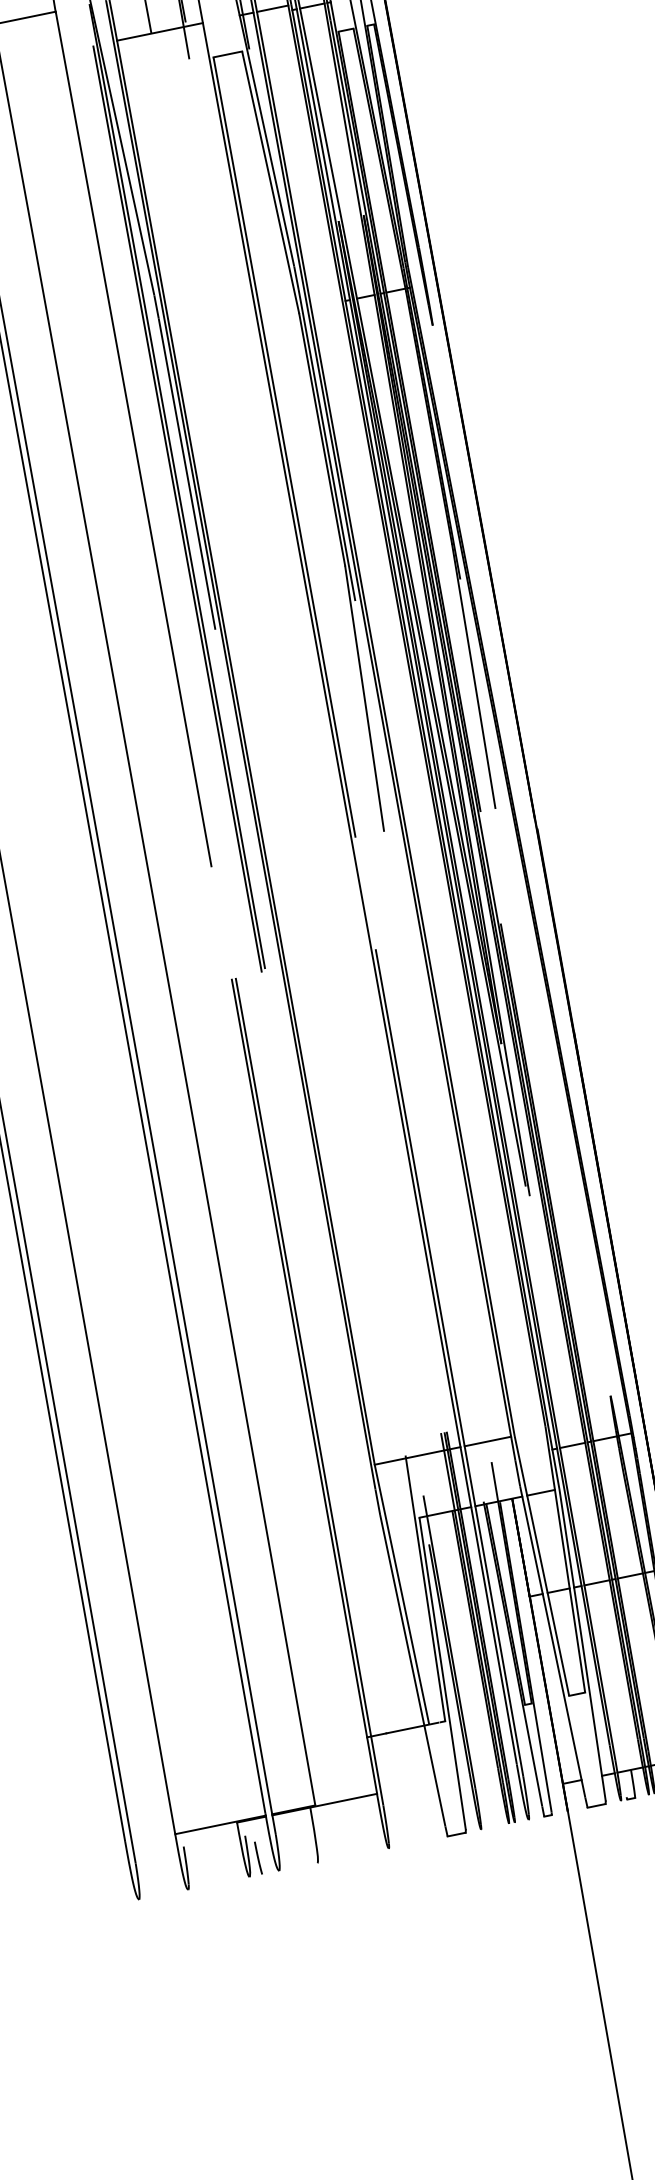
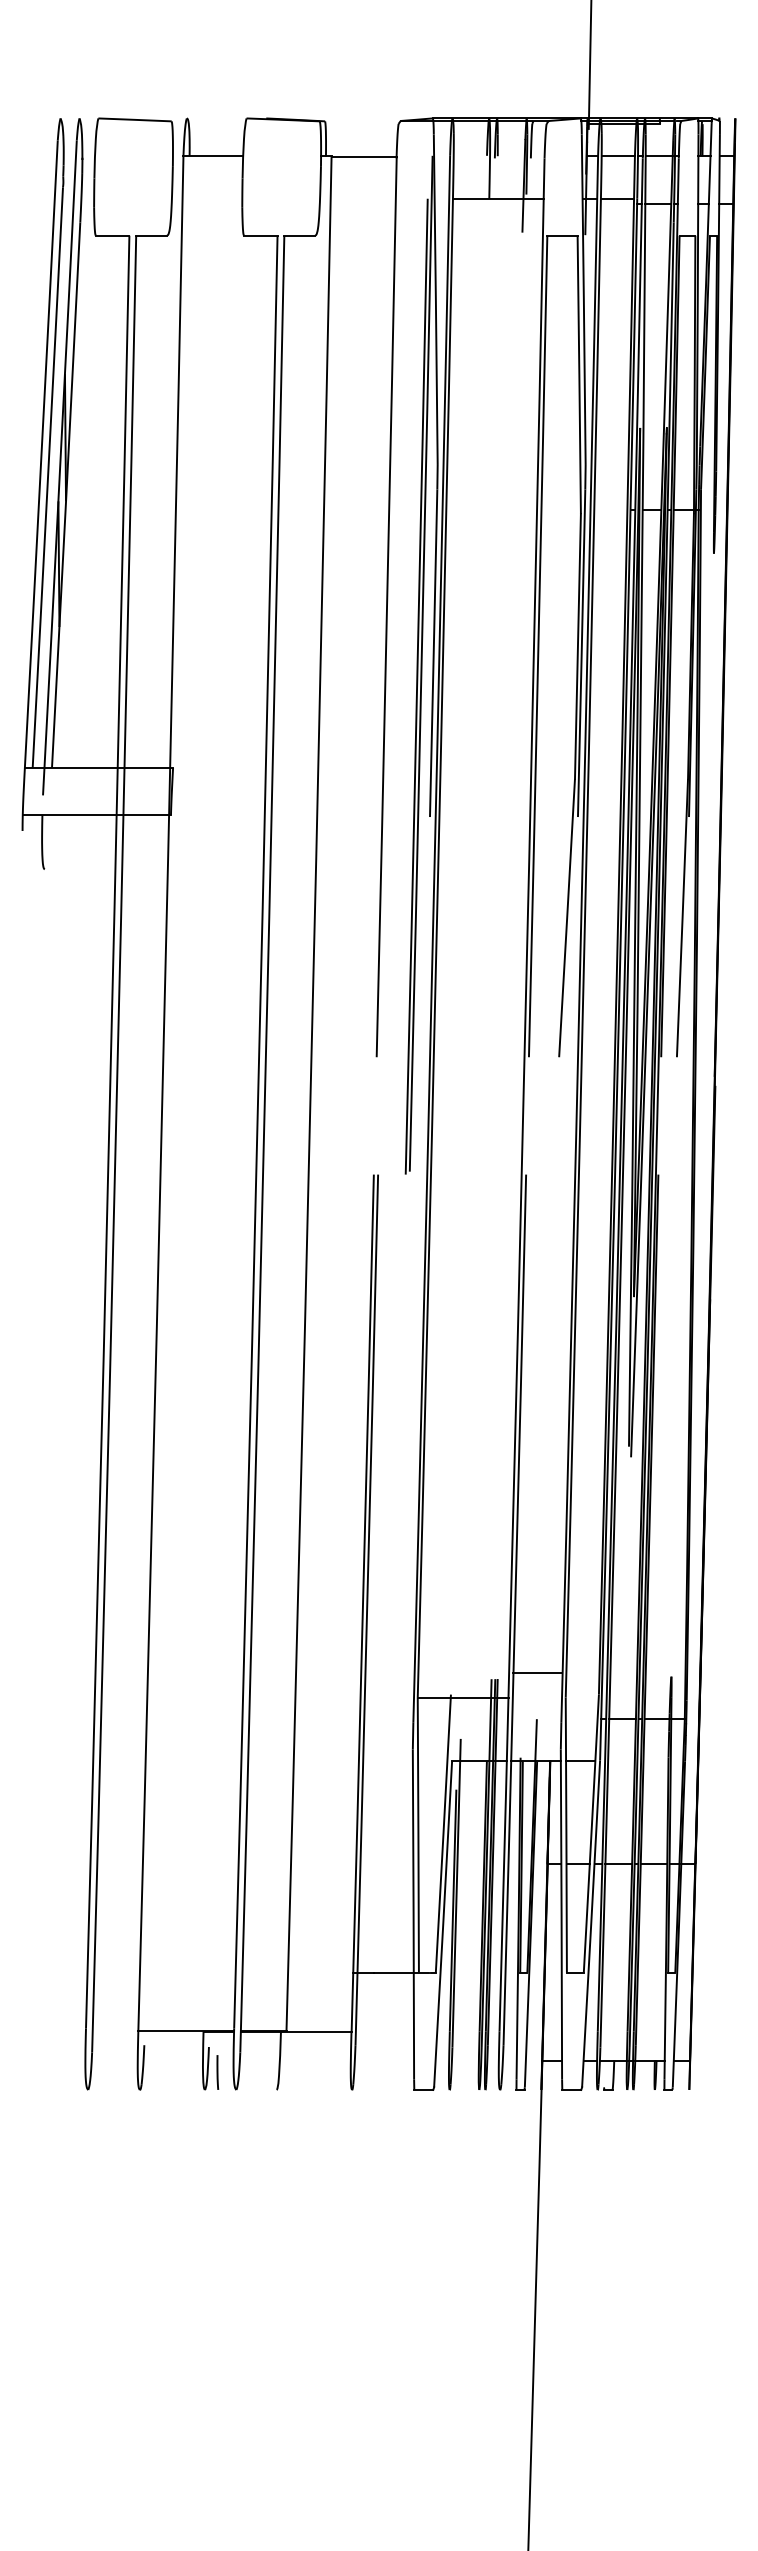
line: (487, 1441) -> (537, 1672), moved

